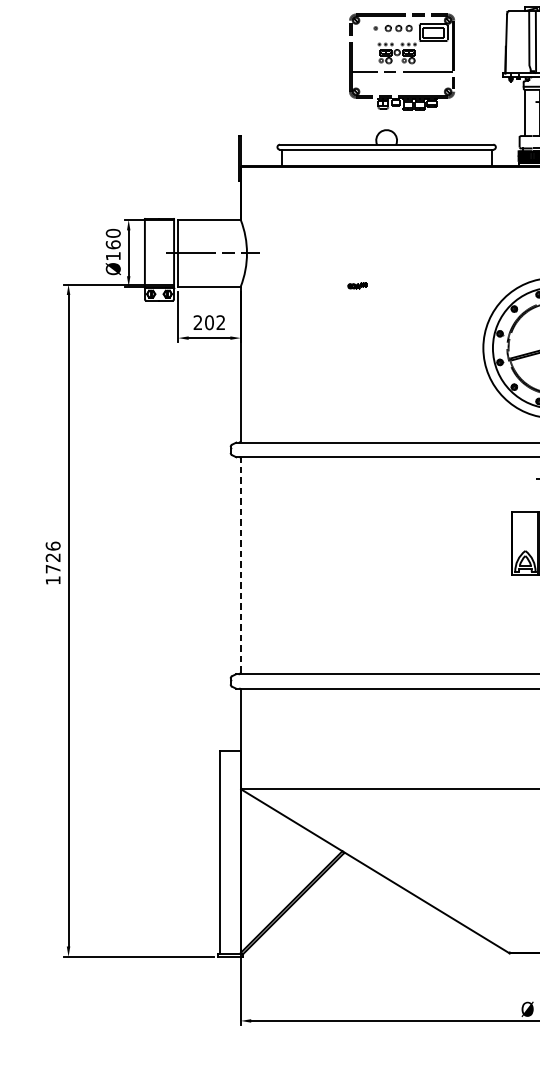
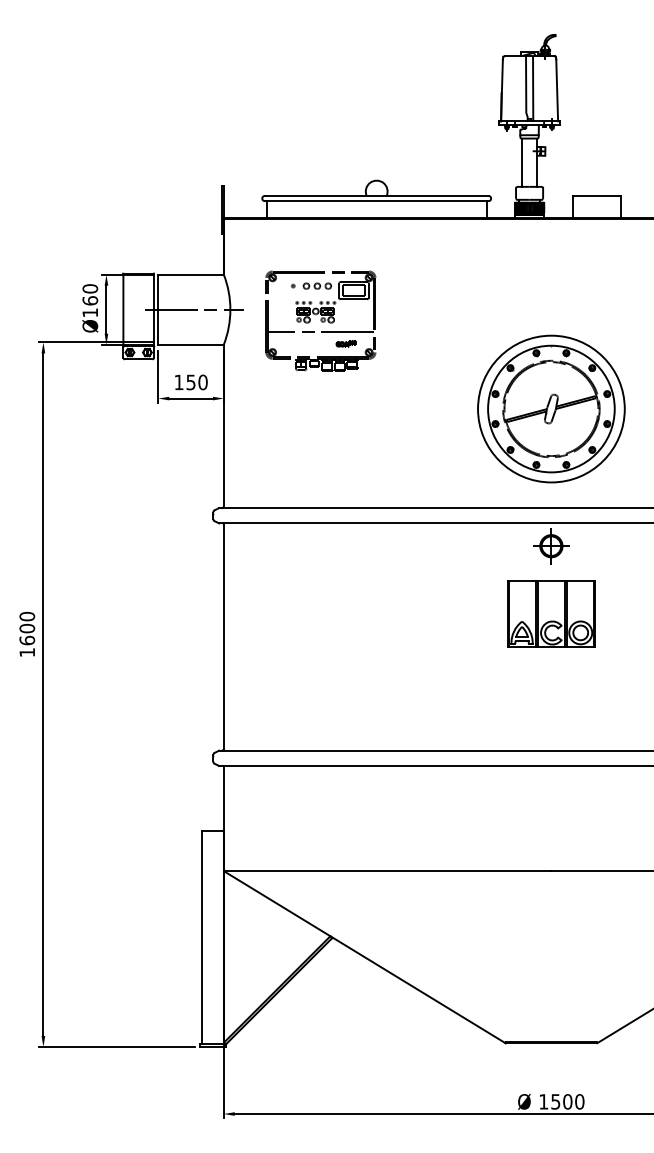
part: (401, 61) -> (320, 320), moved
text: (208, 322) -> (190, 382), 202 -> 150
text: (53, 557) -> (27, 628), 1726 -> 1600
line: (240, 565) -> (223, 636), dashed -> solid

